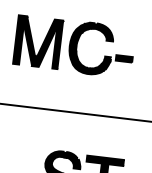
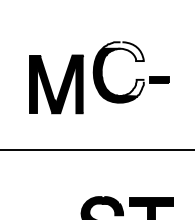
fill: (96, 31) -> (122, 51), removed
part: (38, 42) -> (56, 84), moved
fill: (100, 62) -> (131, 87), removed

